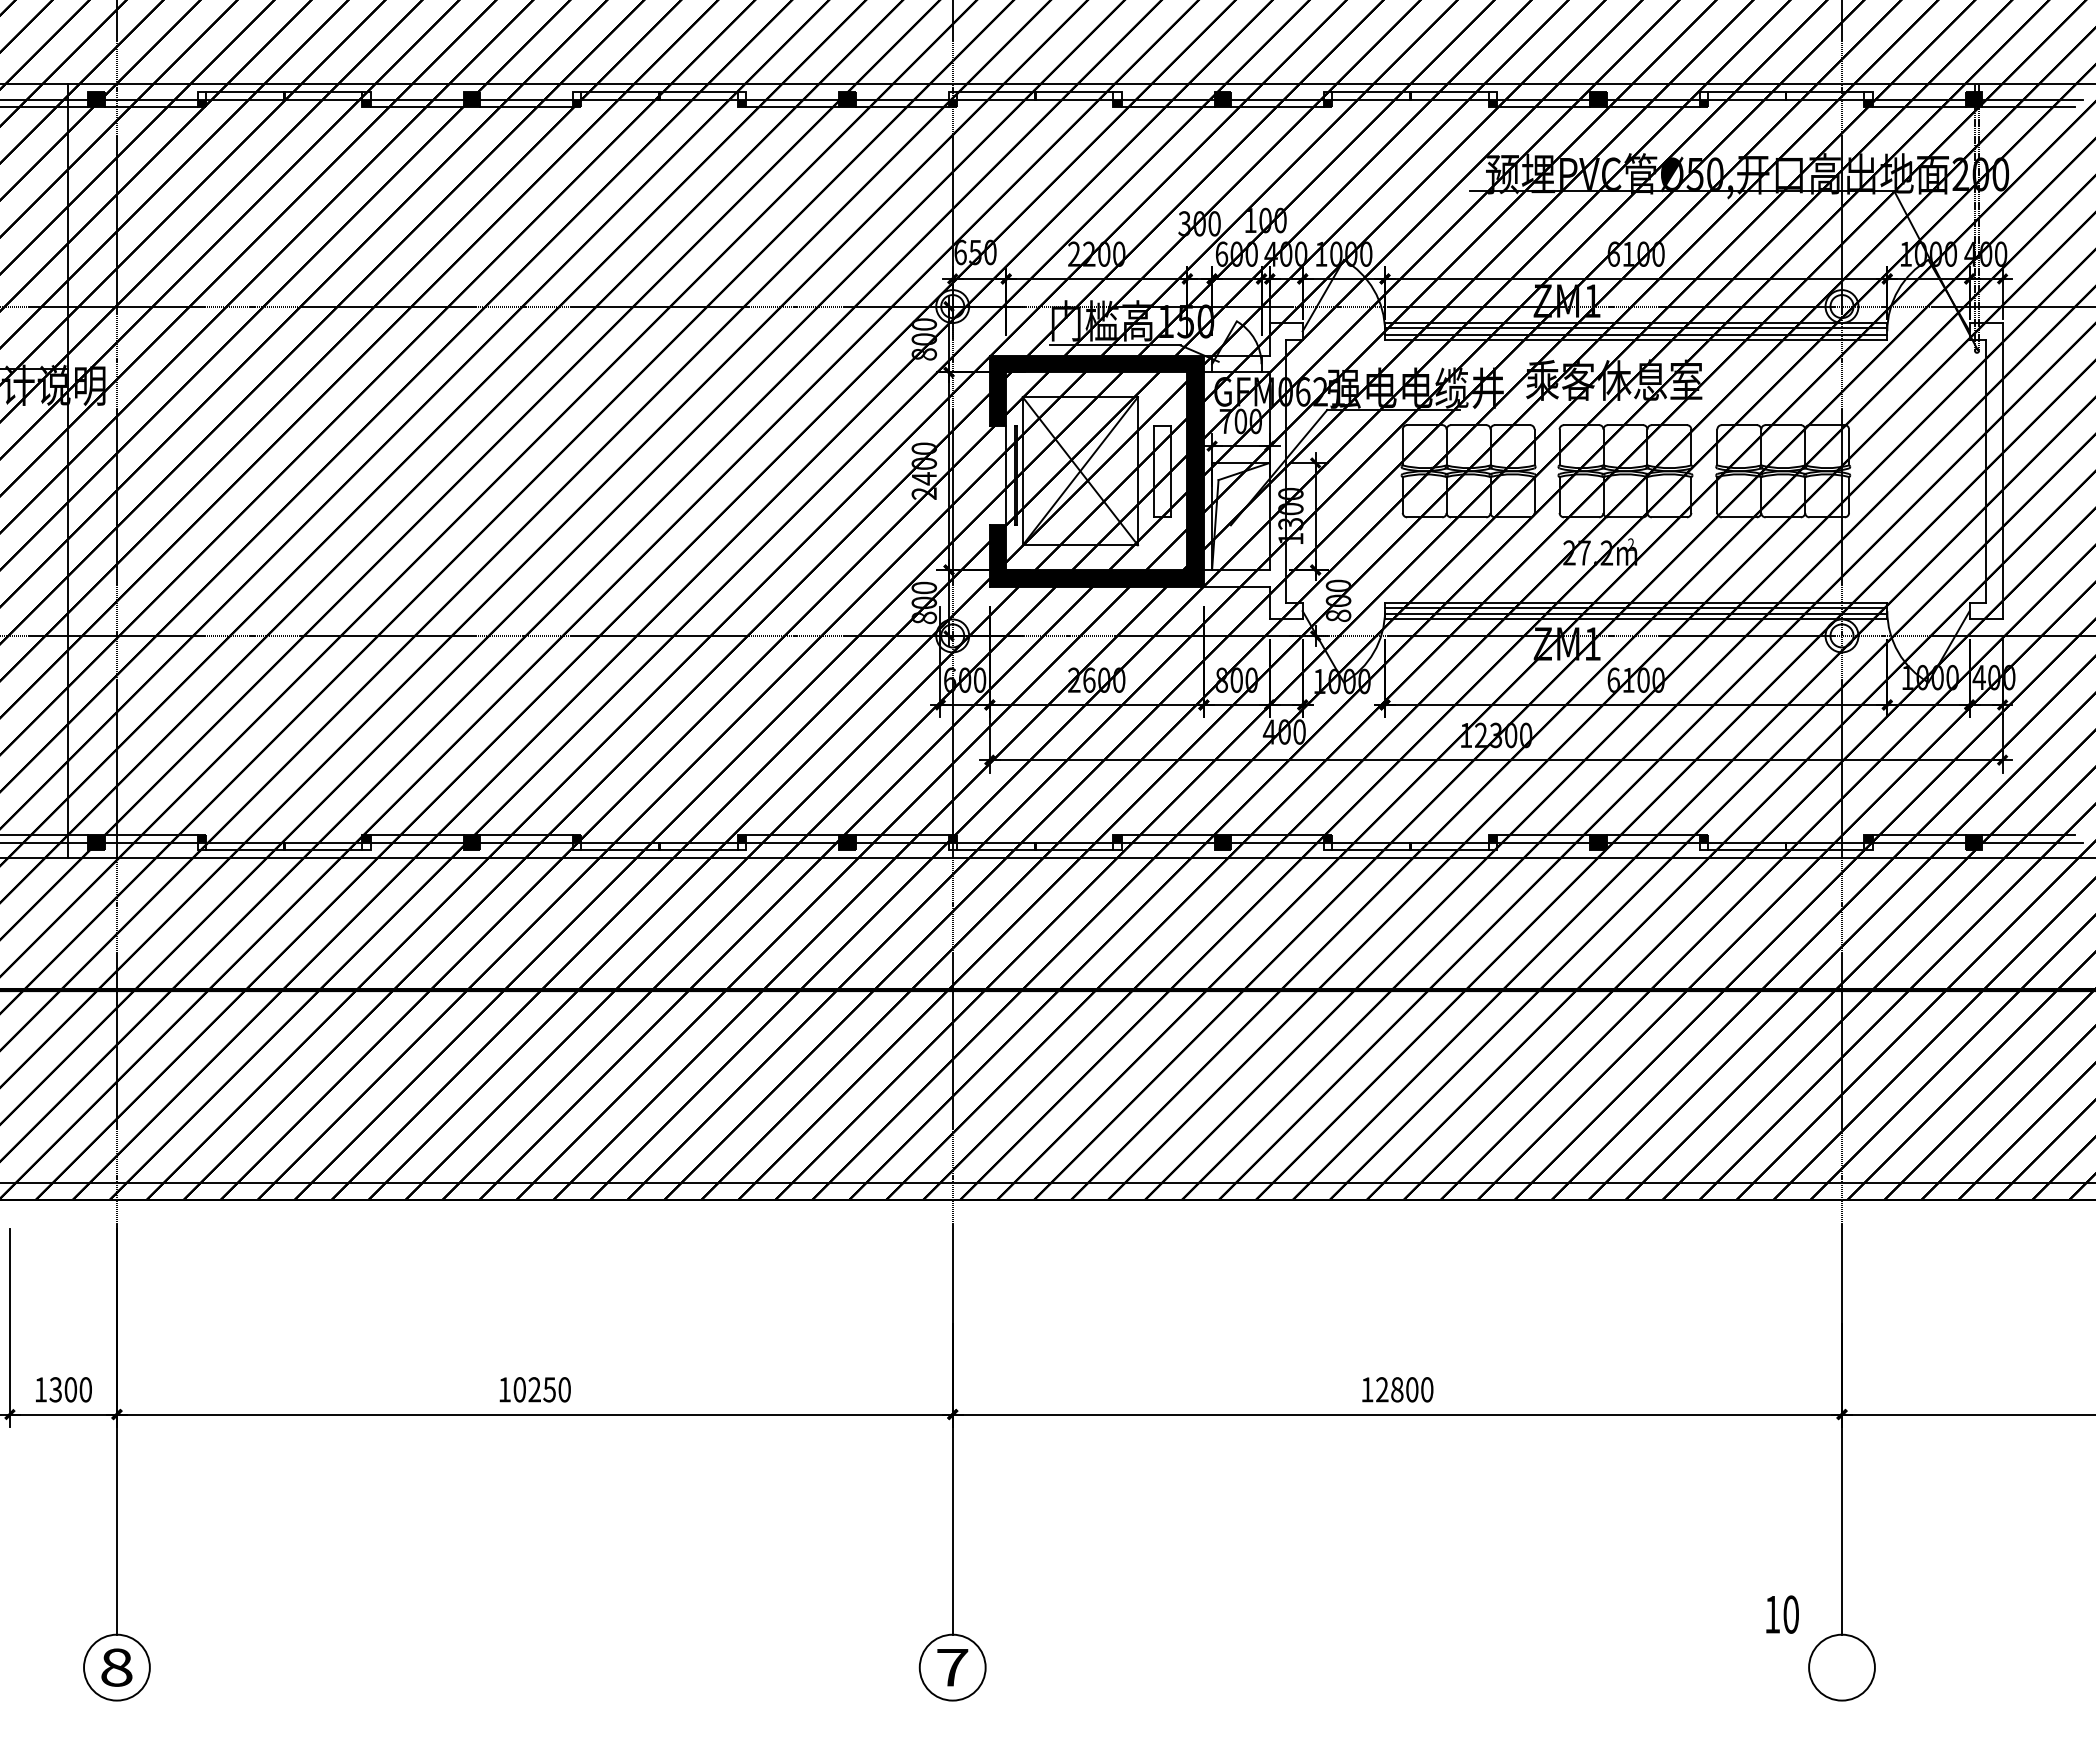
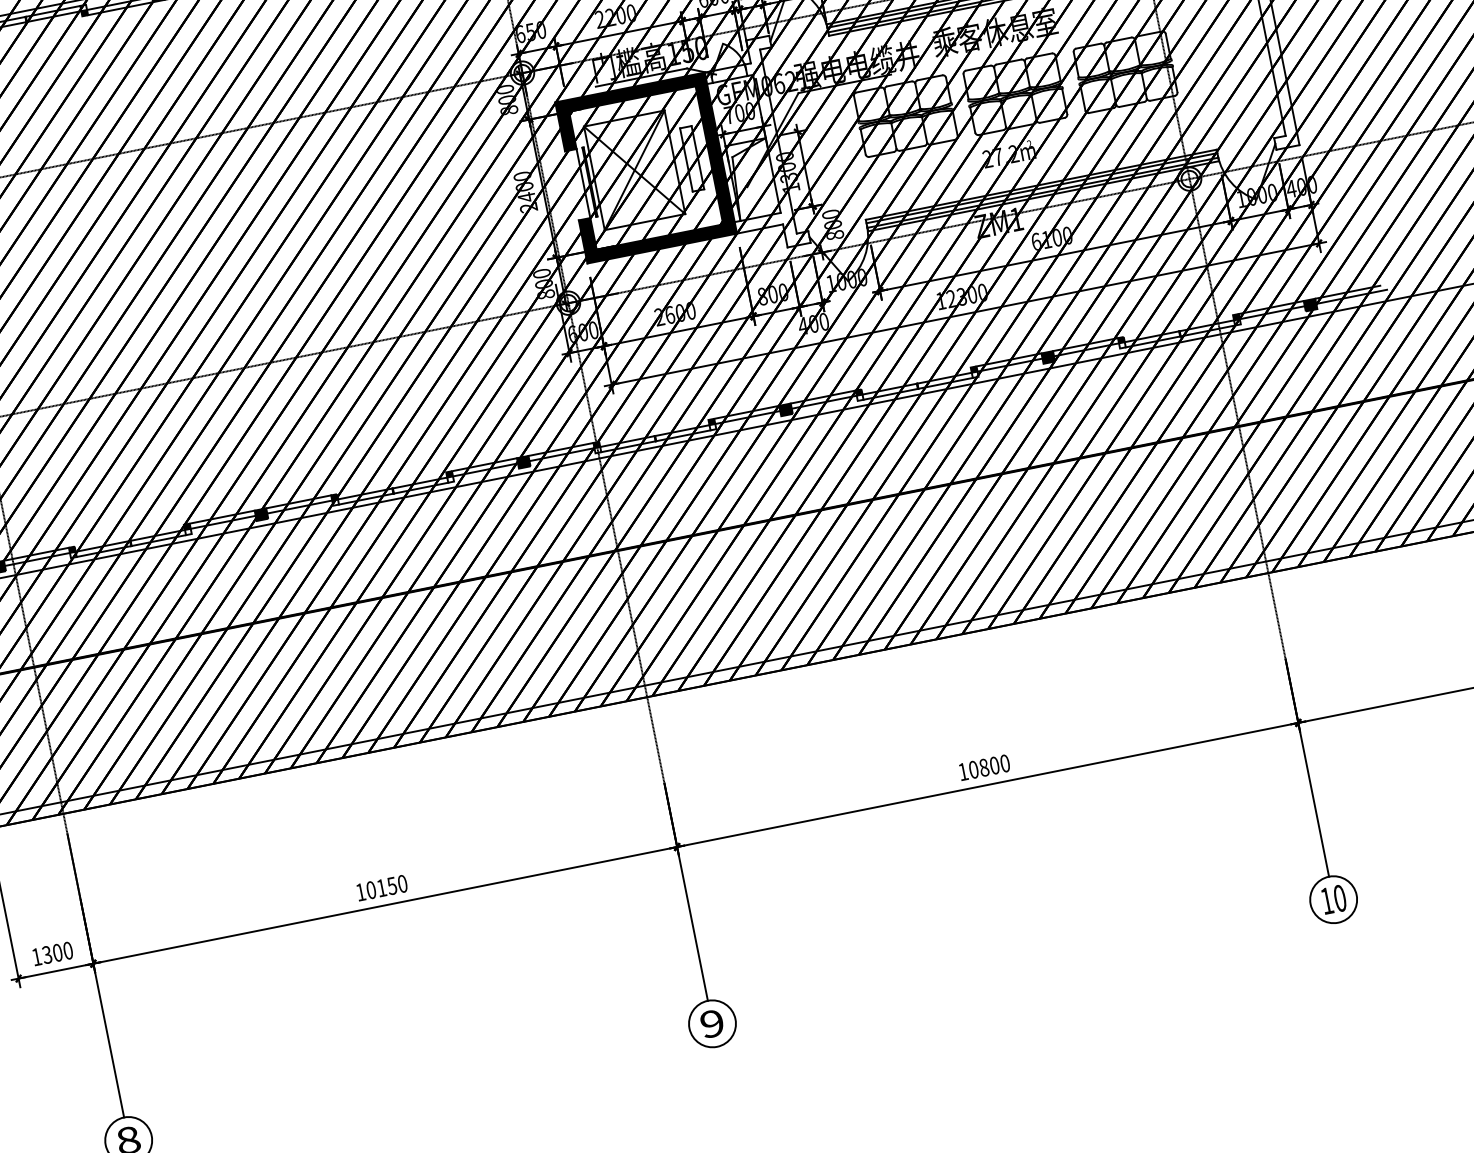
text: (534, 1389) -> (381, 887), 10250 -> 10150
text: (1382, 1389) -> (973, 769), 12800 -> 10800
text: (1782, 1614) -> (1333, 899), moved
text: (952, 1667) -> (712, 1023), 7 -> 9

